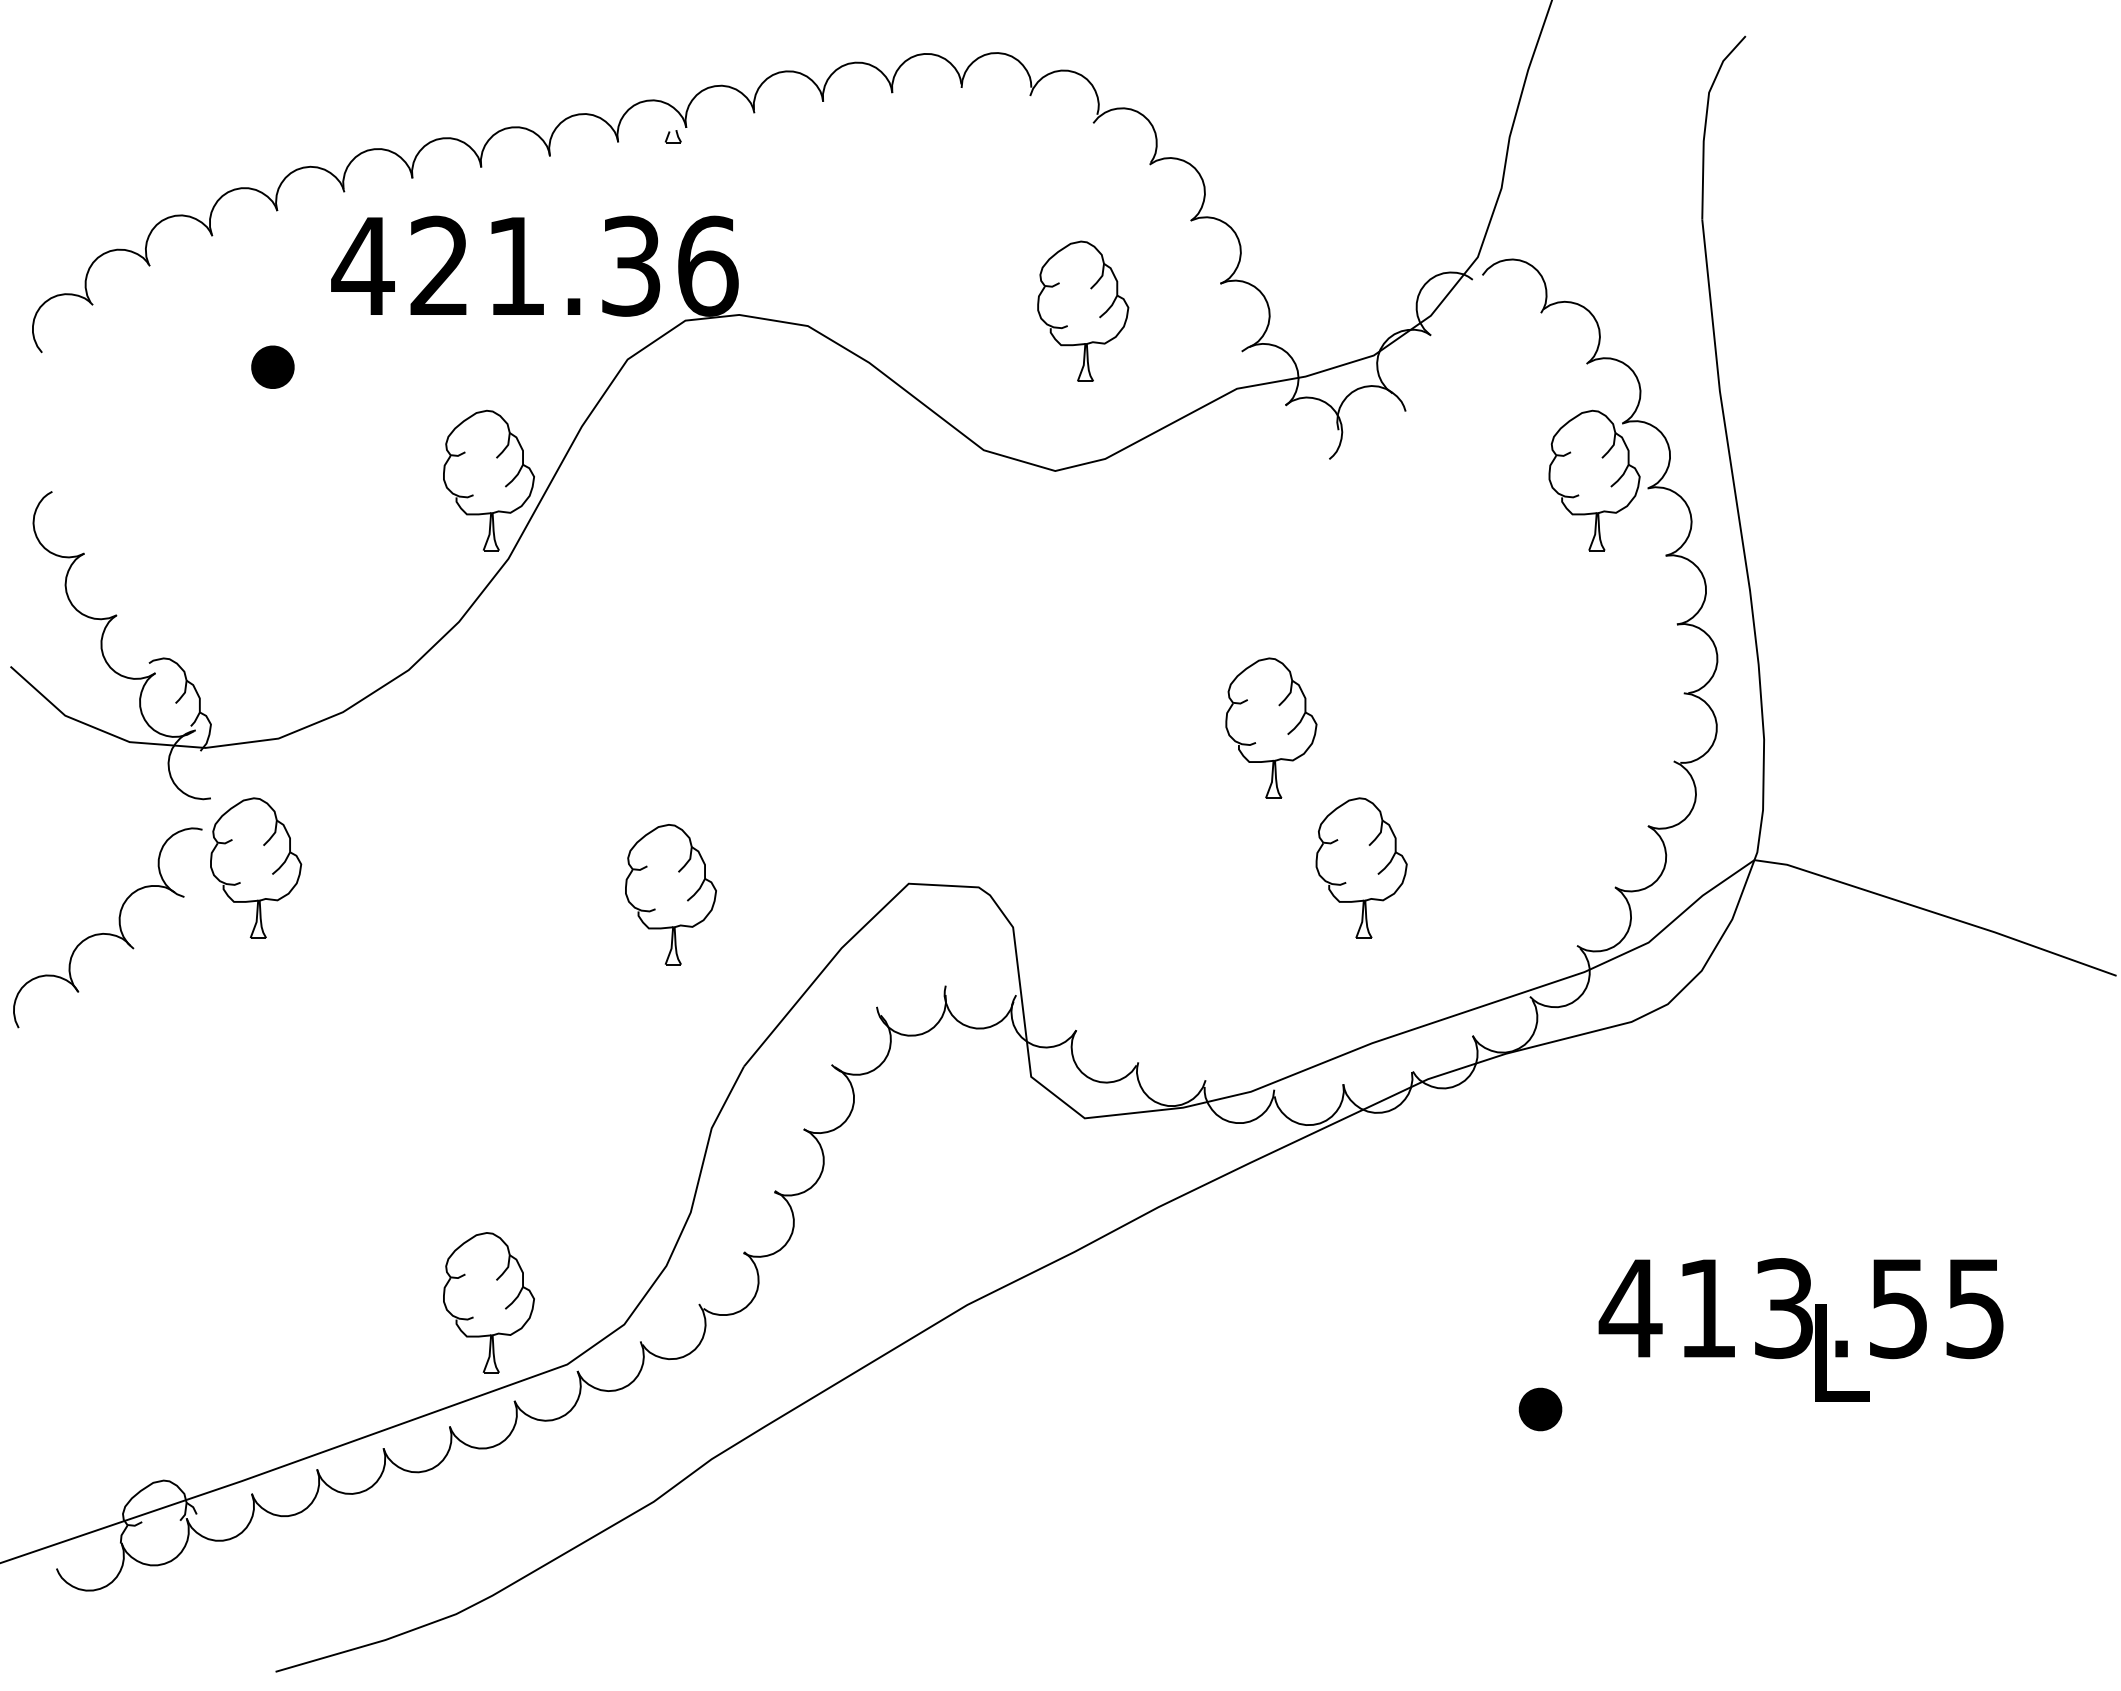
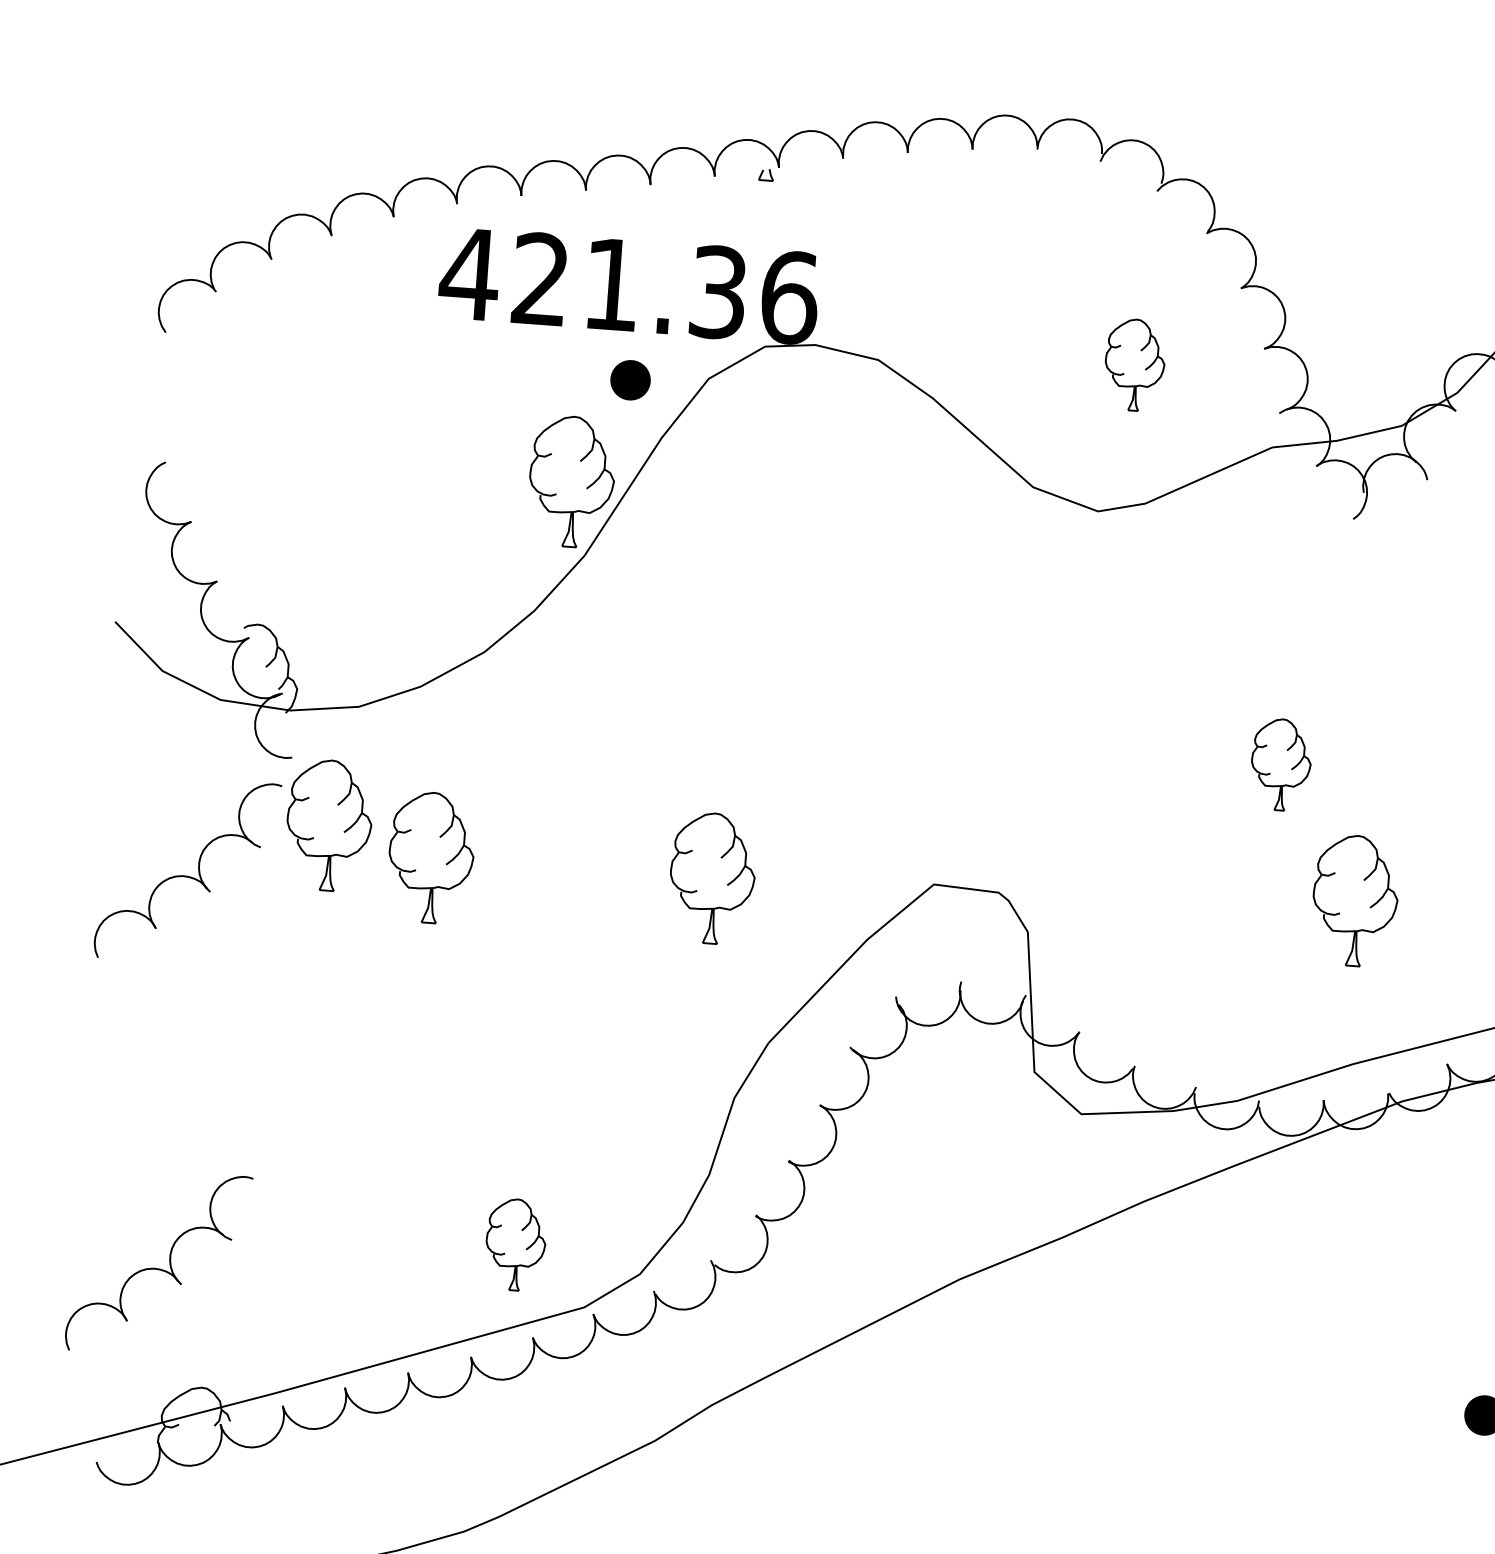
part: (1083, 310) -> (1135, 364), size x0.7
part: (272, 366) -> (630, 379), moved
part: (1271, 727) -> (1281, 764), size x0.7
part: (367, 894) -> (430, 857), added
part: (488, 1302) -> (515, 1244), size x0.7
part: (107, 1350) -> (158, 1263), added

